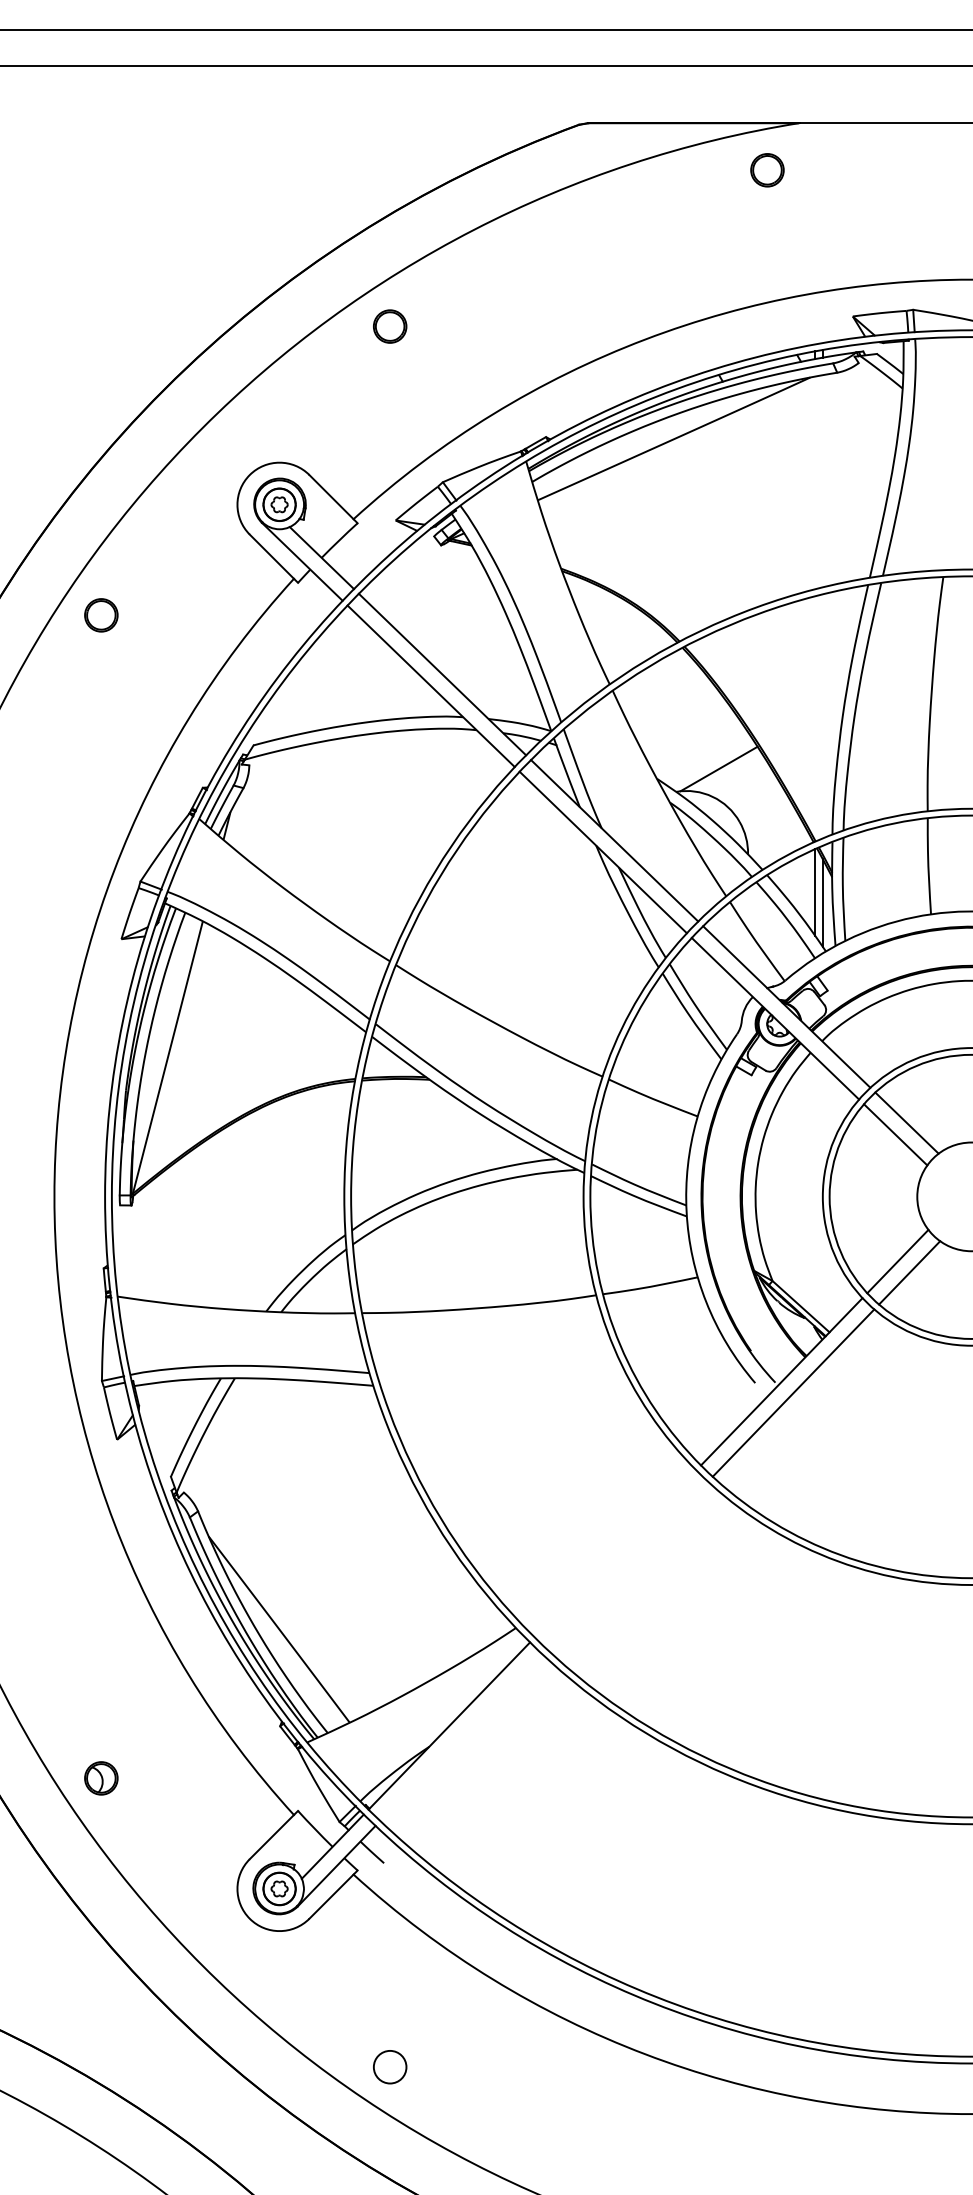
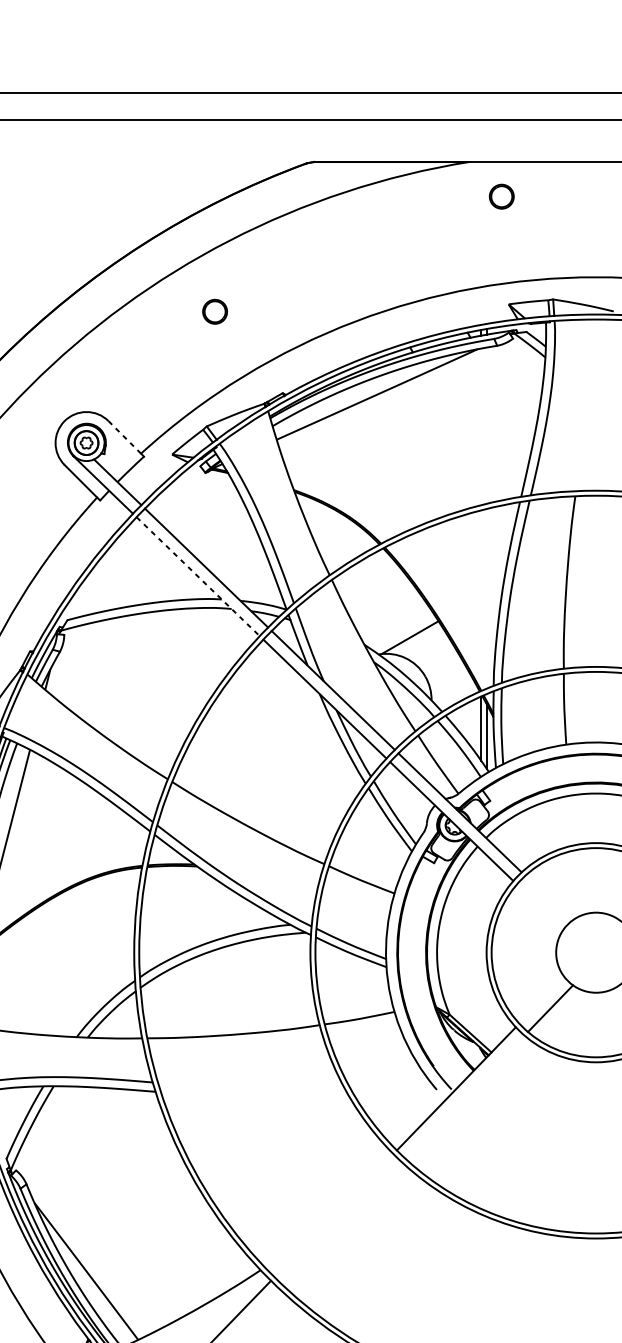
part: (767, 170) -> (501, 196), moved
part: (390, 326) -> (215, 311), moved
line: (331, 497) -> (124, 437), solid -> dashed
line: (431, 686) -> (198, 576), solid -> dashed
line: (906, 1122) -> (548, 897), removed
line: (895, 1134) -> (540, 906), removed
line: (897, 1261) -> (541, 1000), removed
line: (793, 1392) -> (465, 1096), removed

